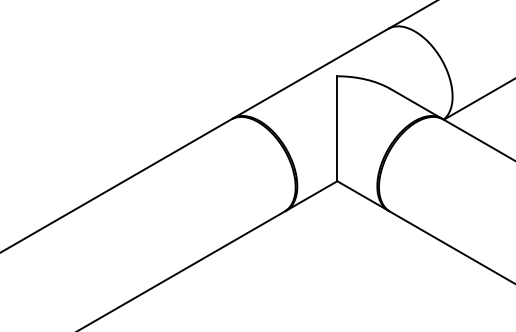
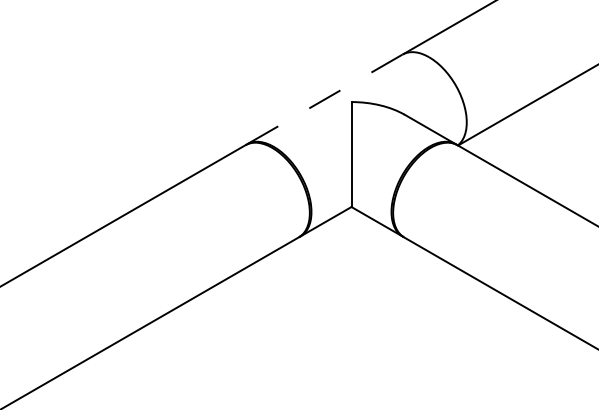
line: (310, 73) -> (324, 99), solid -> dashed

